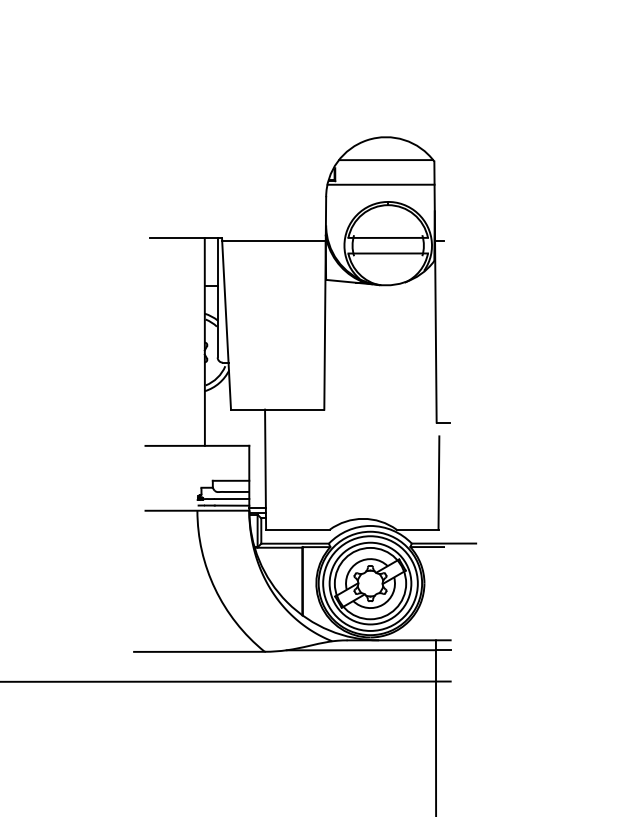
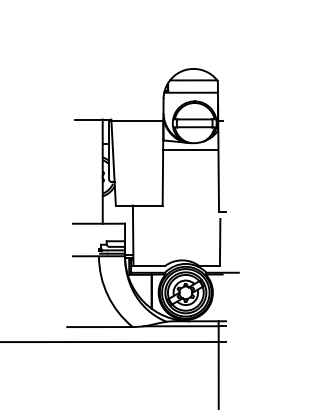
line: (379, 297) -> (190, 149), added

